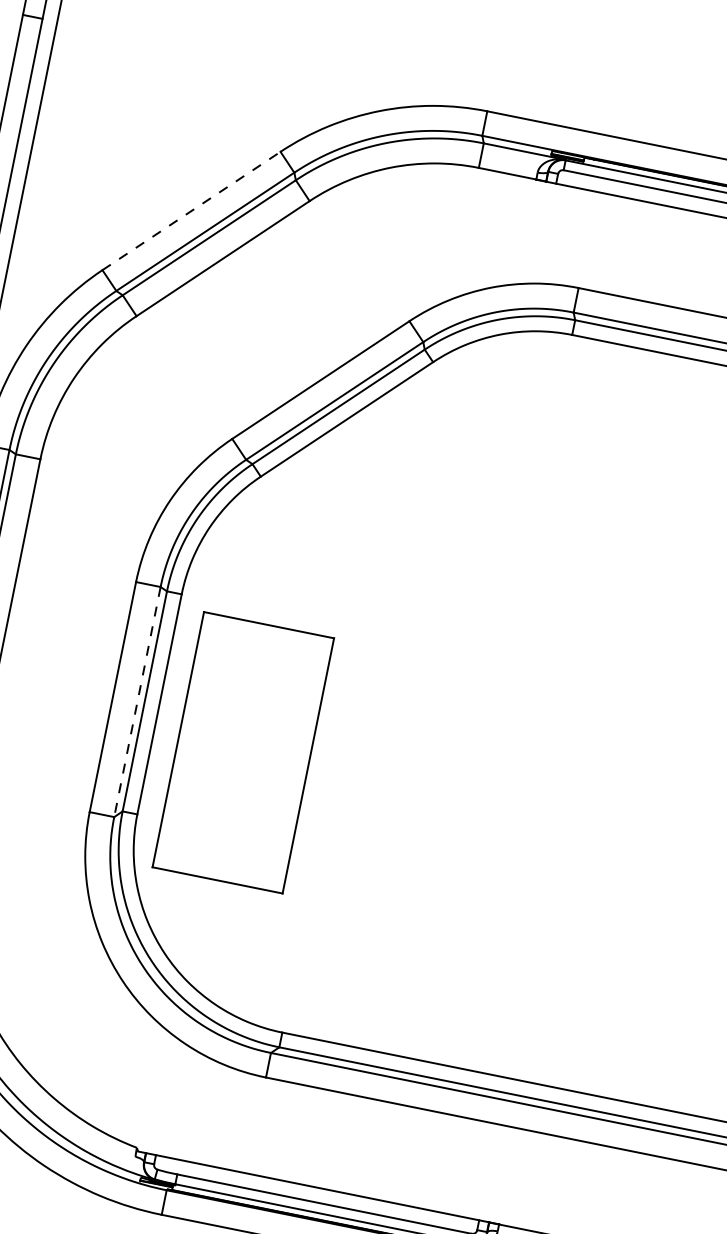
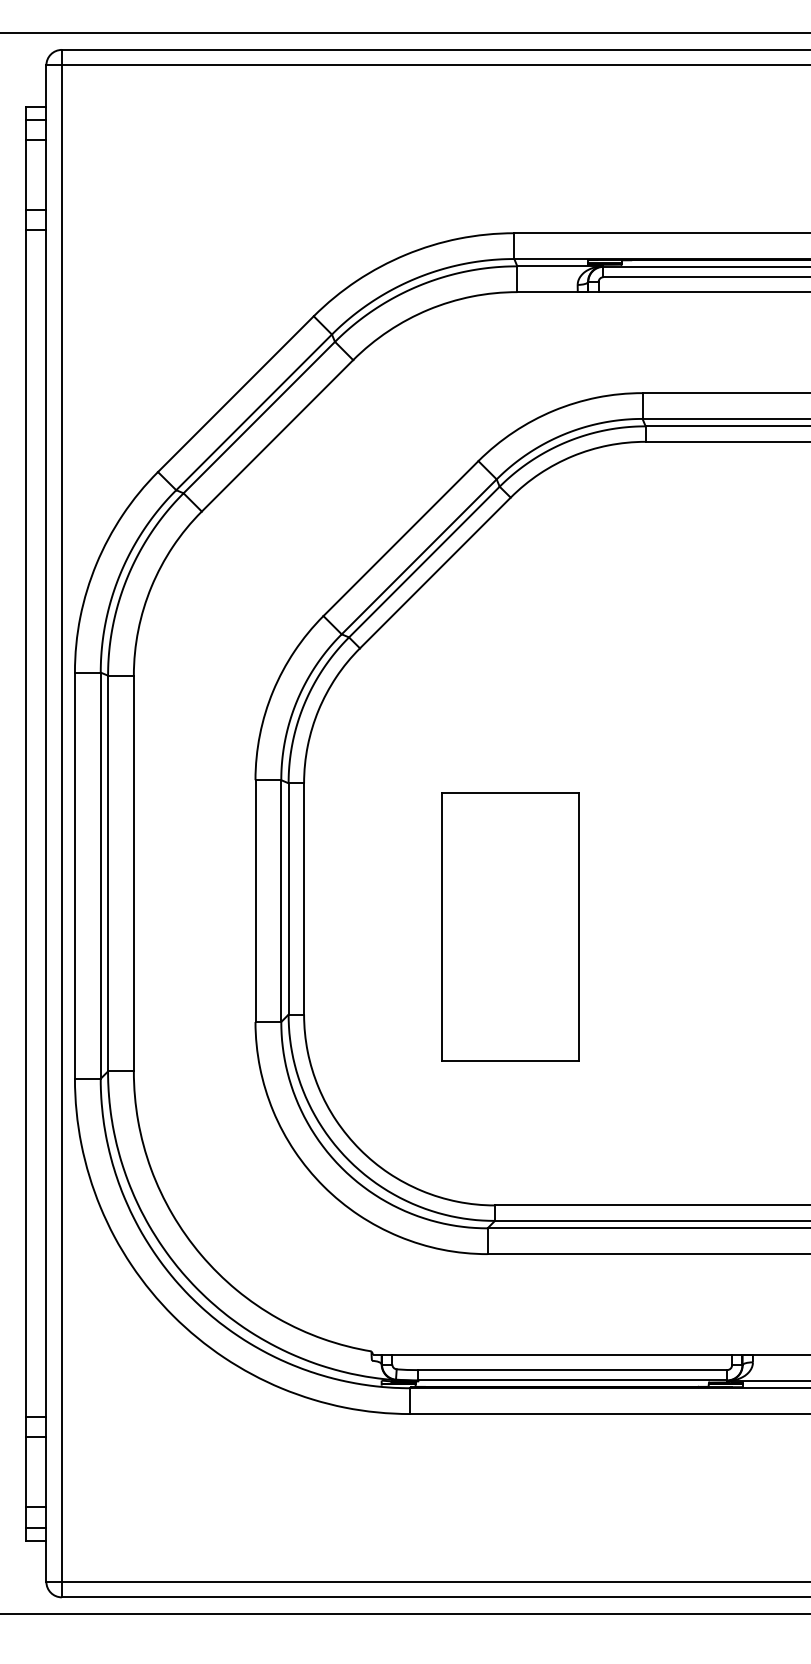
line: (192, 210) -> (236, 393), dashed -> solid
line: (137, 702) -> (281, 901), dashed -> solid
part: (243, 752) -> (510, 926), moved

